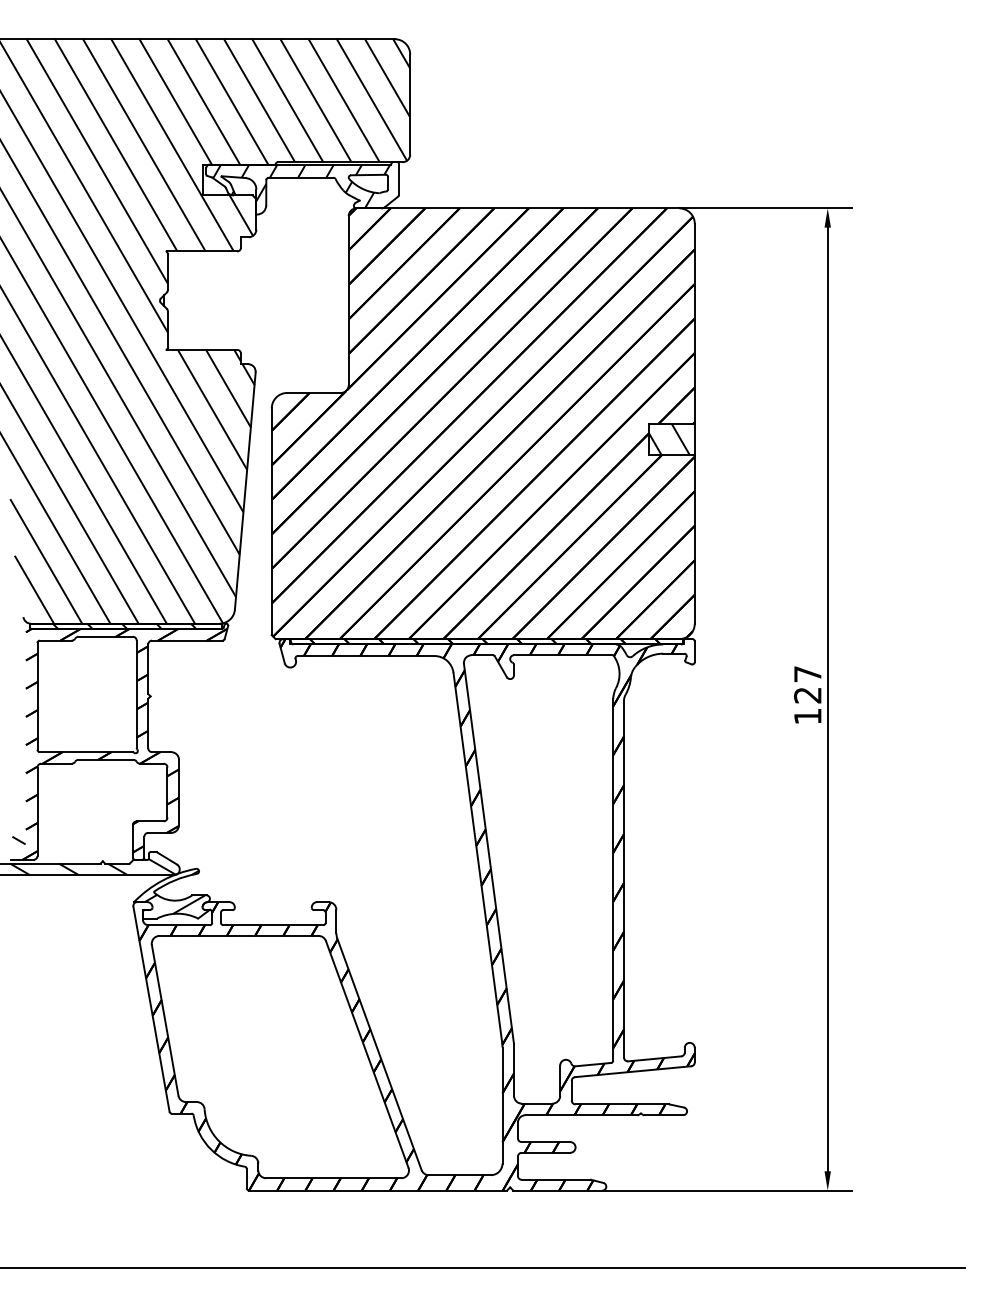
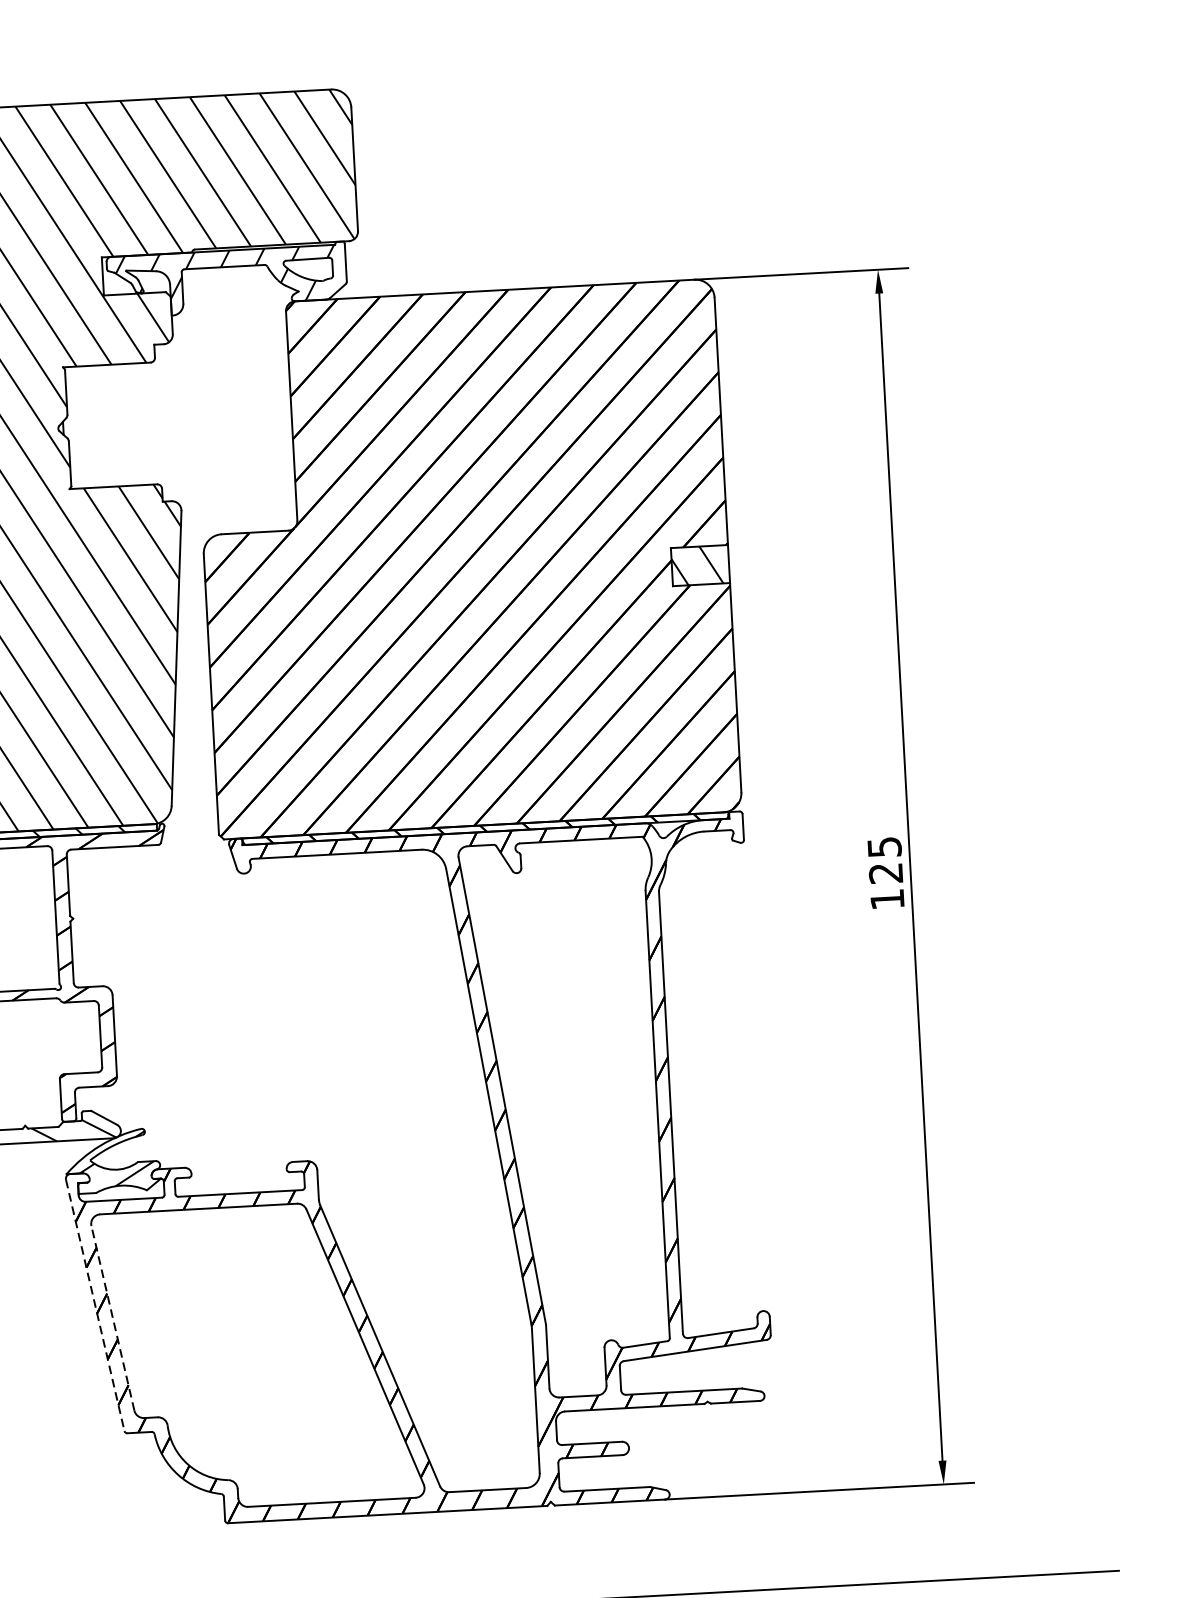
text: (807, 674) -> (884, 847), 127 -> 125
line: (151, 1009) -> (95, 1305), solid -> dashed
line: (165, 1020) -> (113, 1318), solid -> dashed

